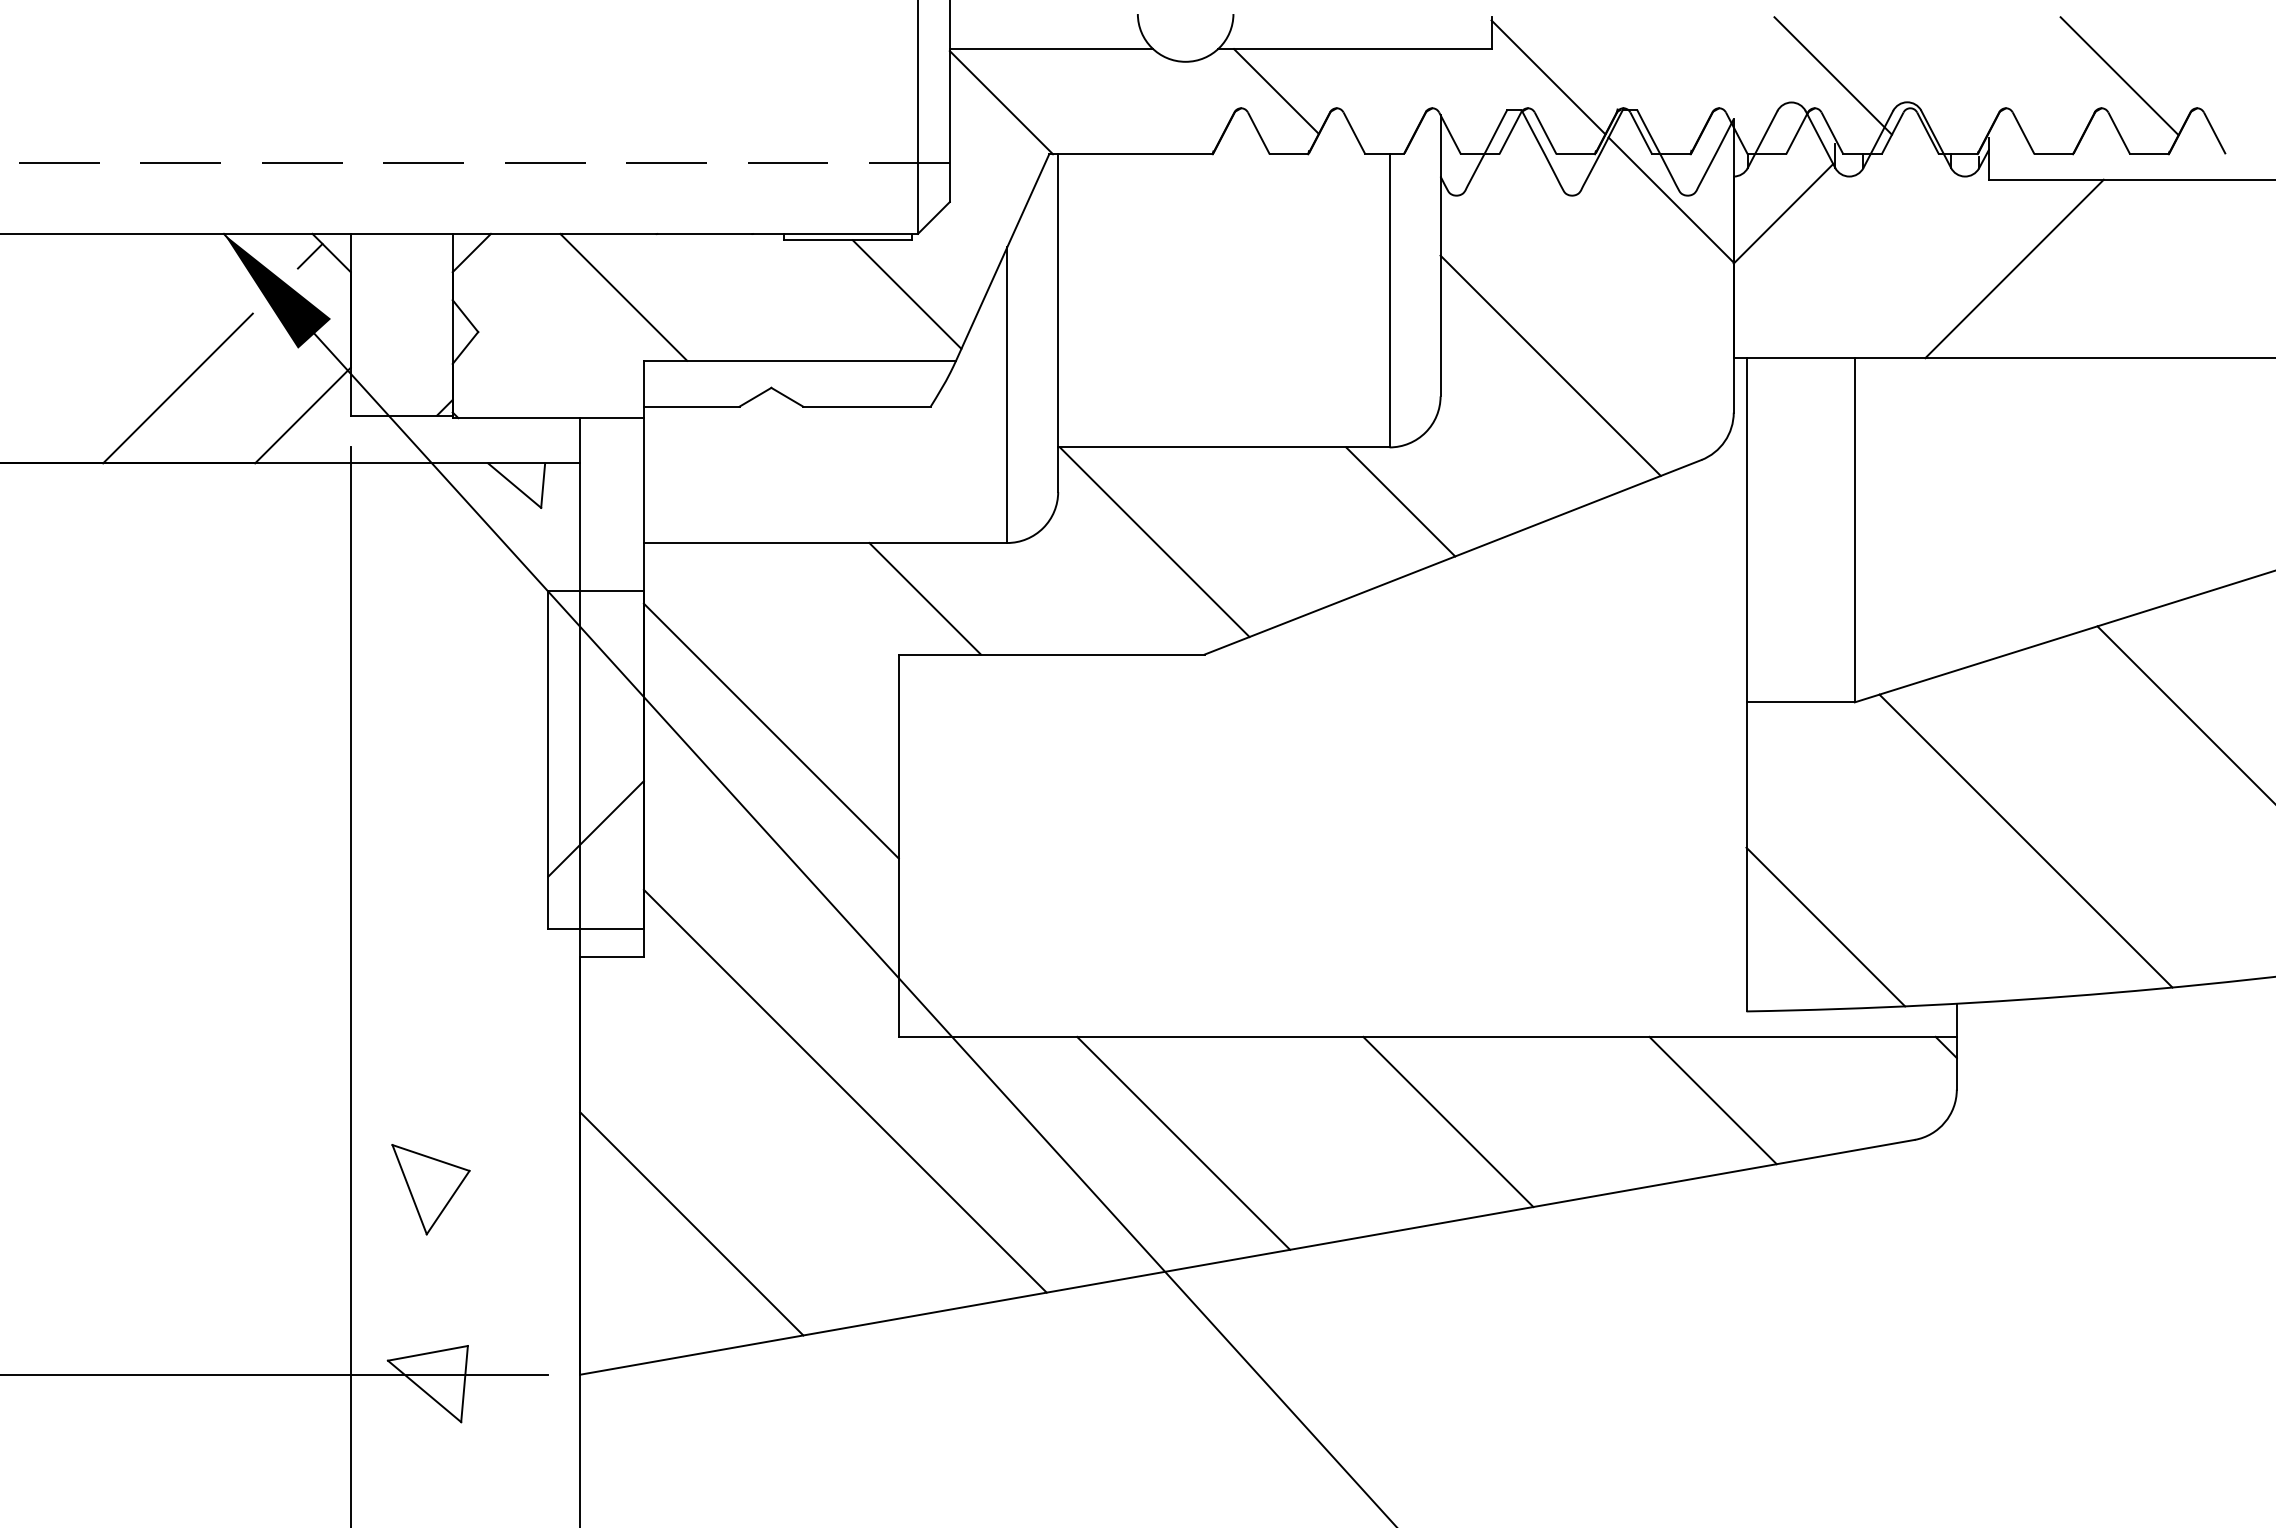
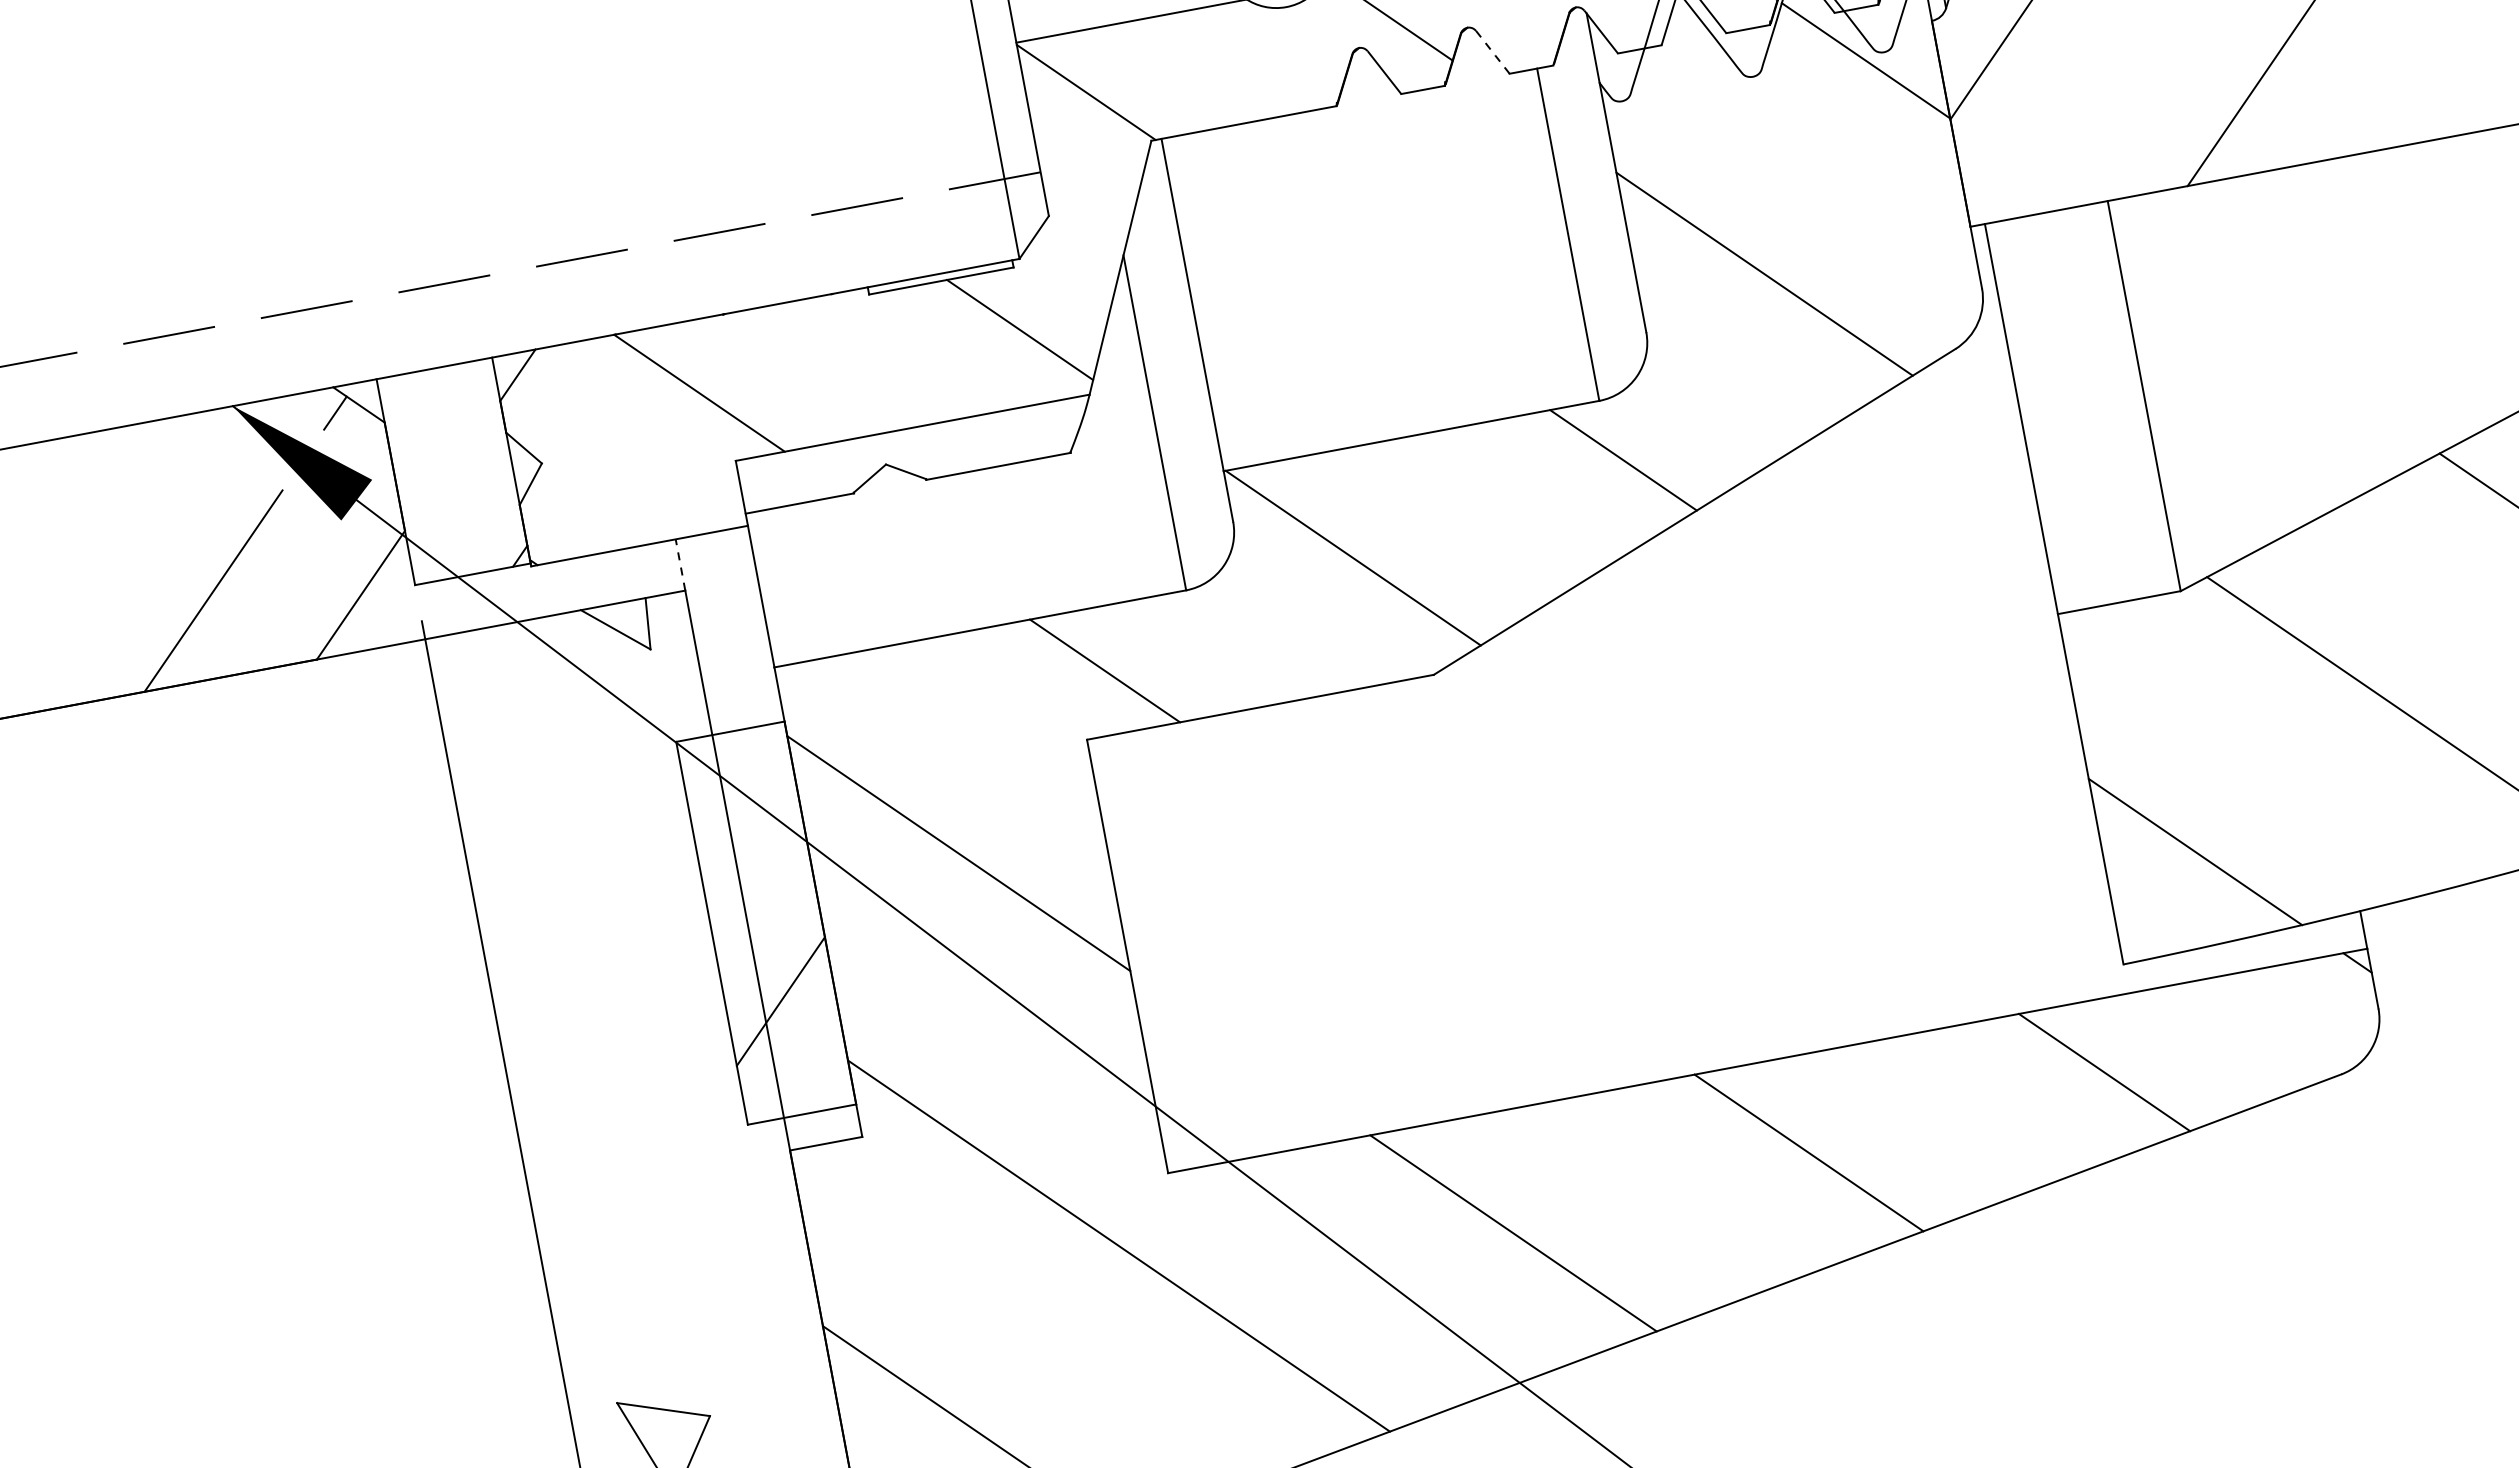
line: (1354, 133) -> (1492, 52), solid -> dashed
line: (580, 440) -> (680, 564), solid -> dashed

